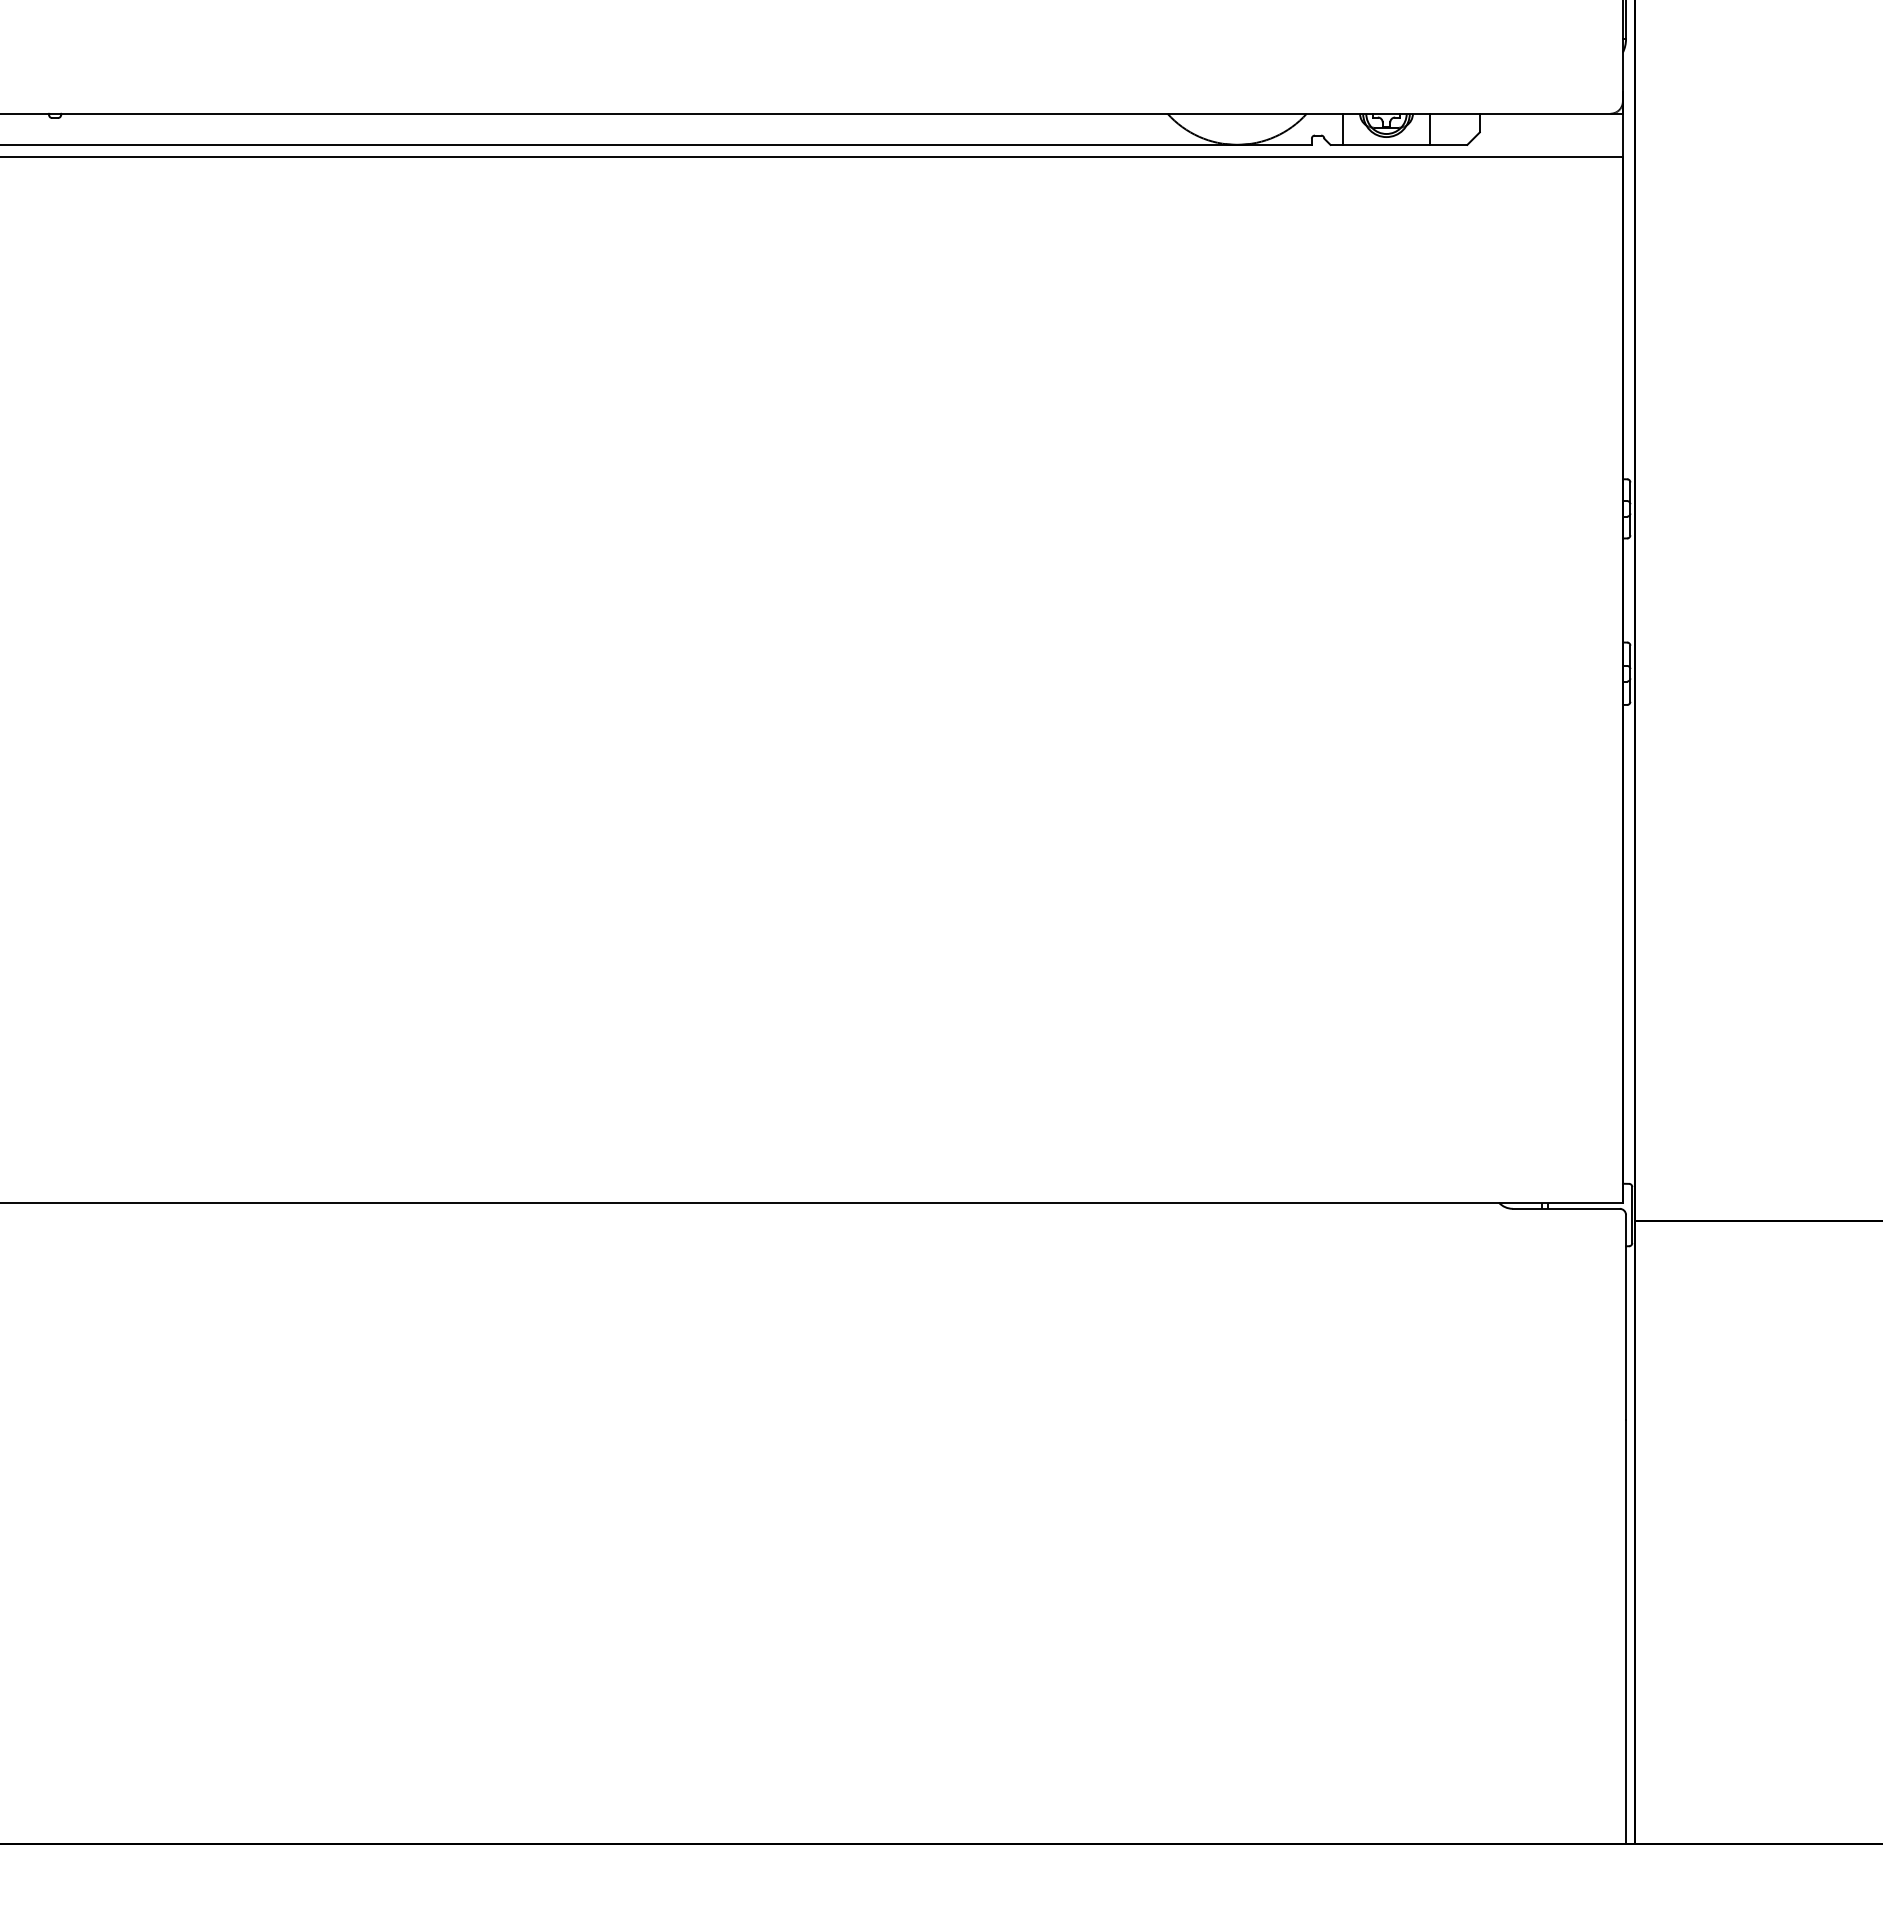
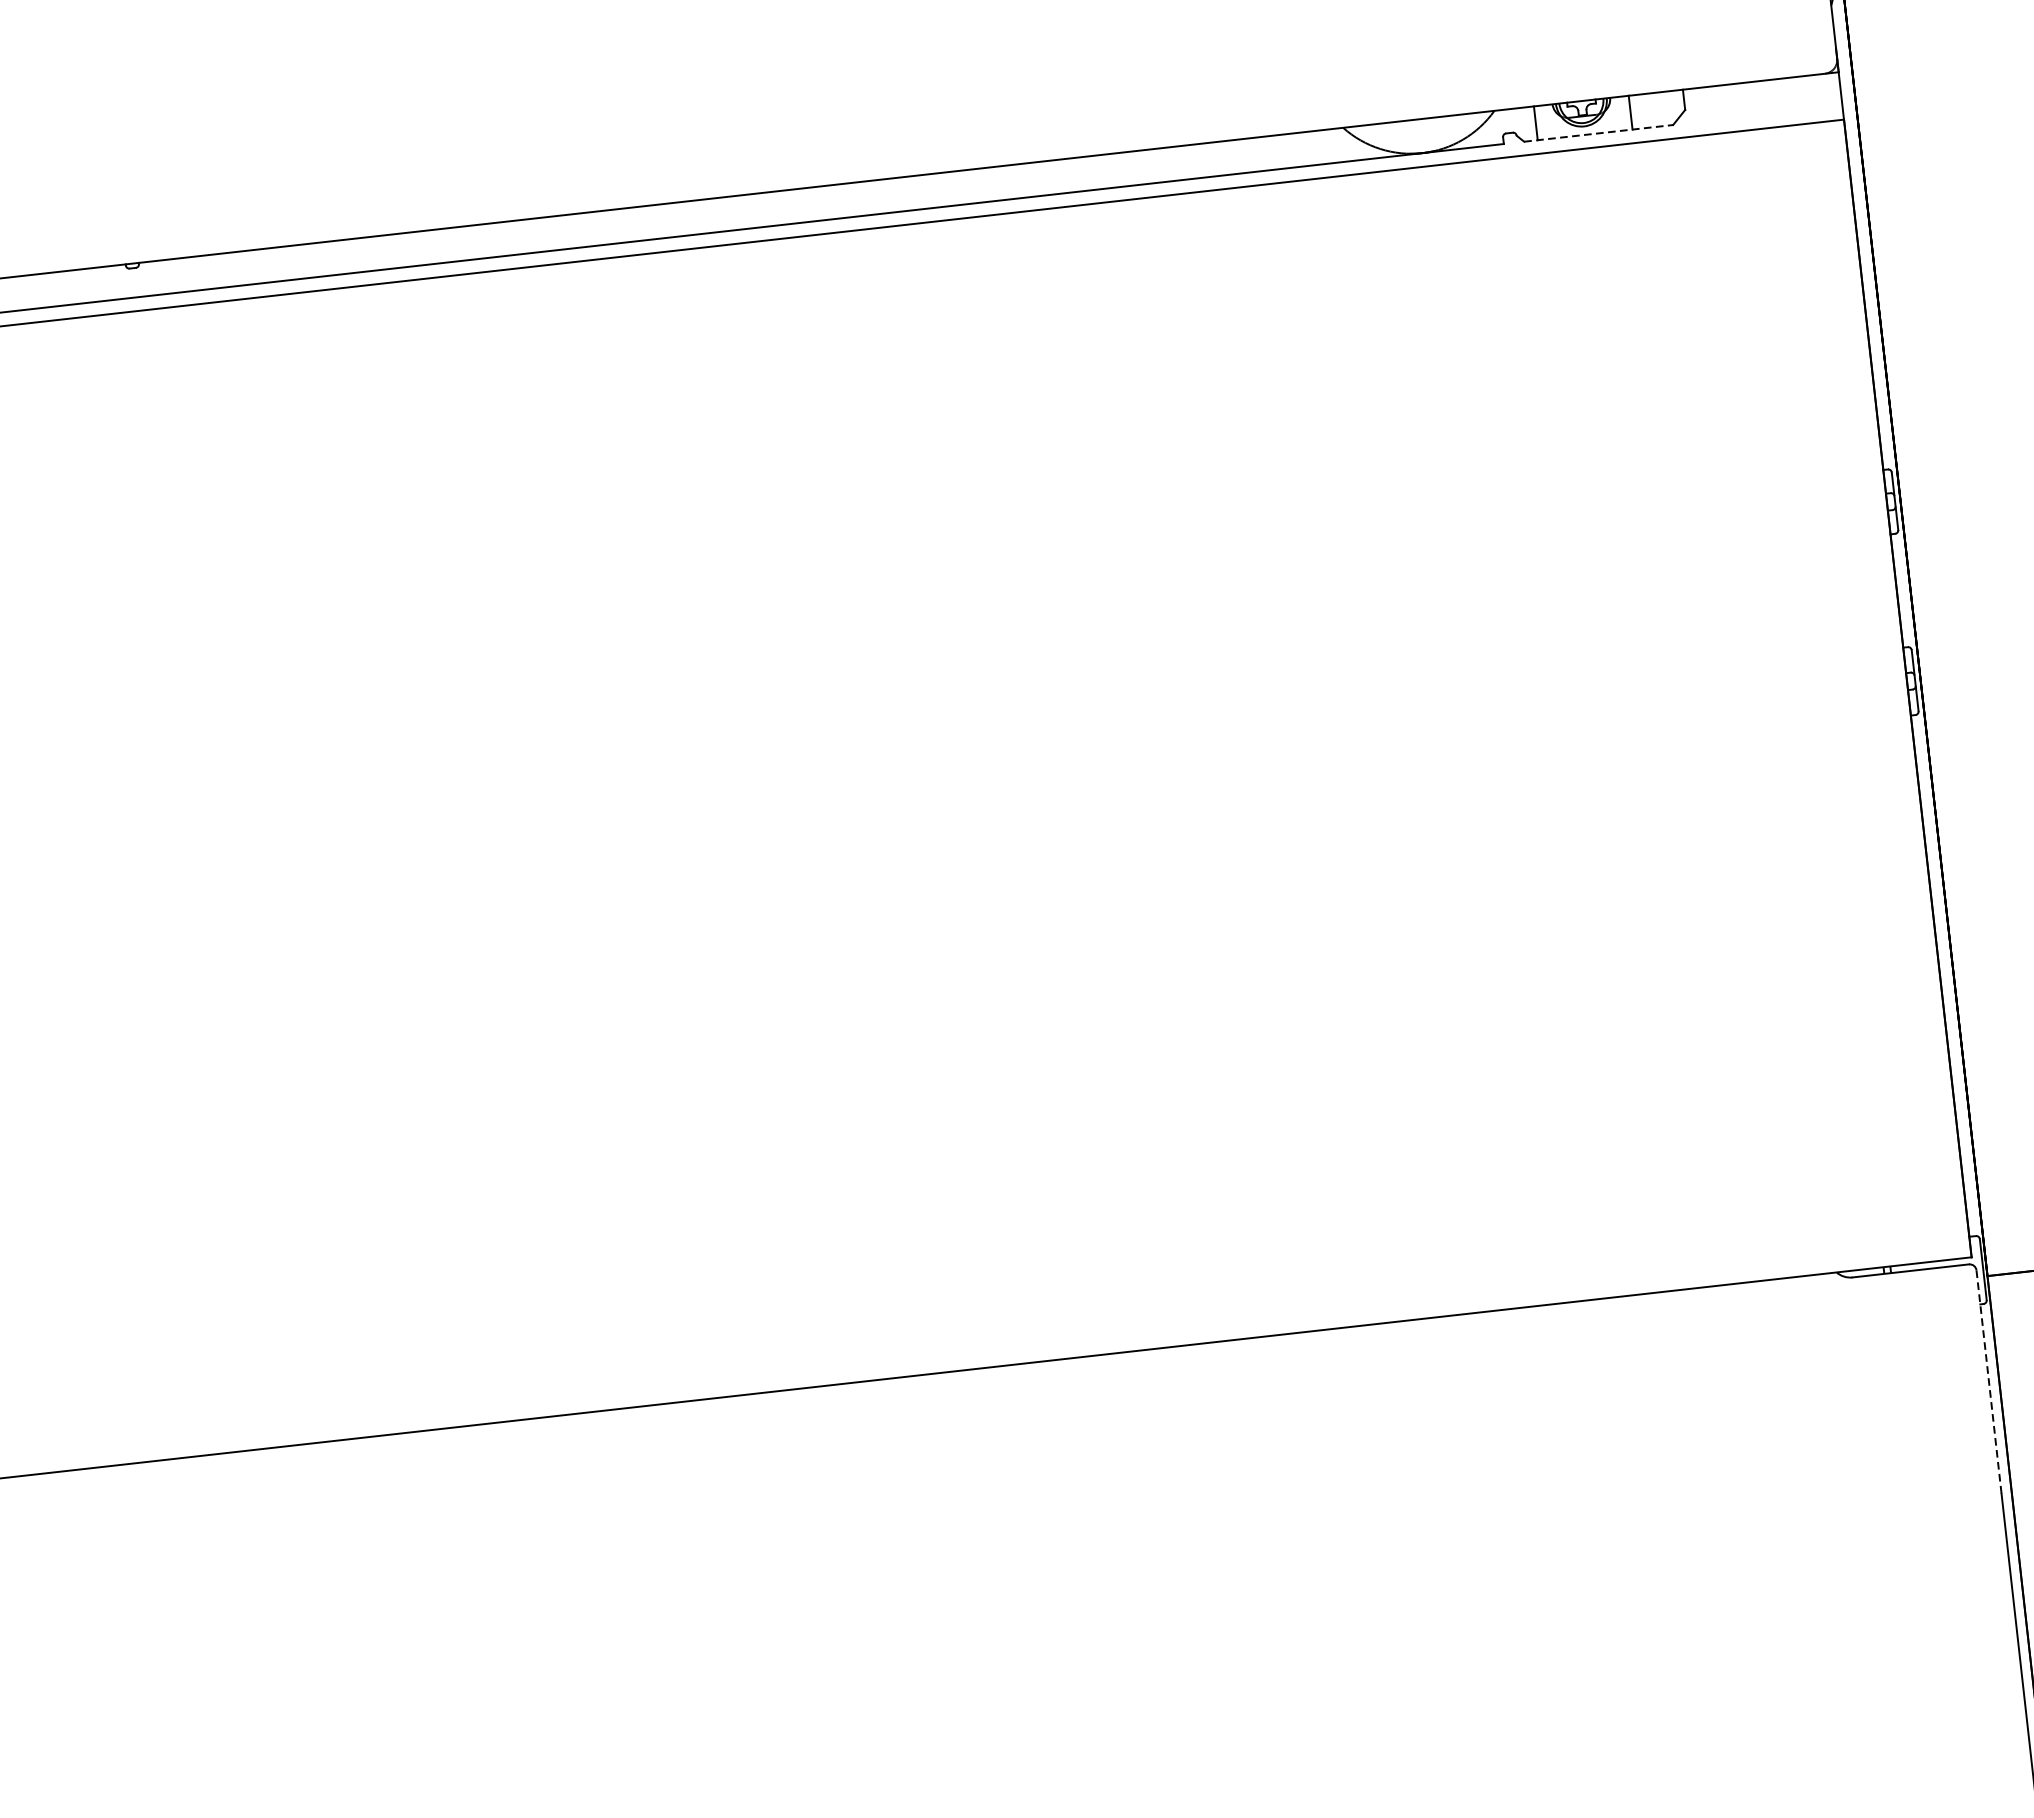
line: (1399, 144) -> (1599, 132), solid -> dashed
line: (1626, 1317) -> (1989, 1381), solid -> dashed

